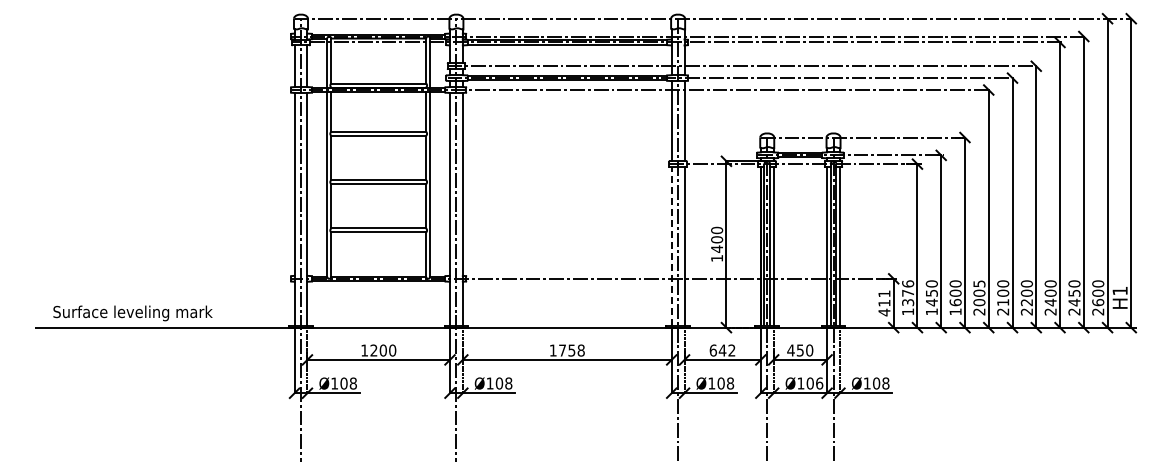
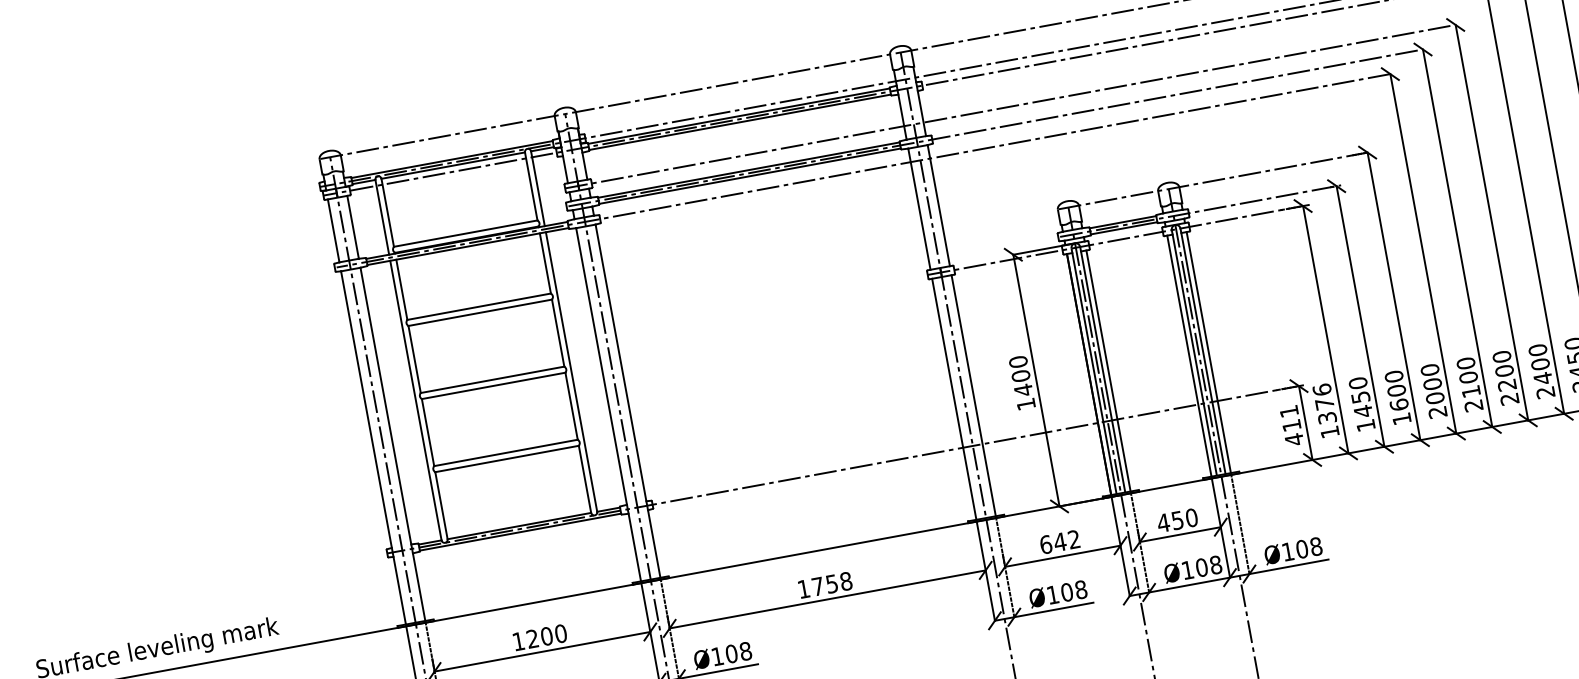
line: (671, 246) -> (953, 398), dashed -> solid
text: (979, 283) -> (1430, 369), 2005 -> 2000
text: (819, 383) -> (1215, 565), Ø106 -> Ø108

